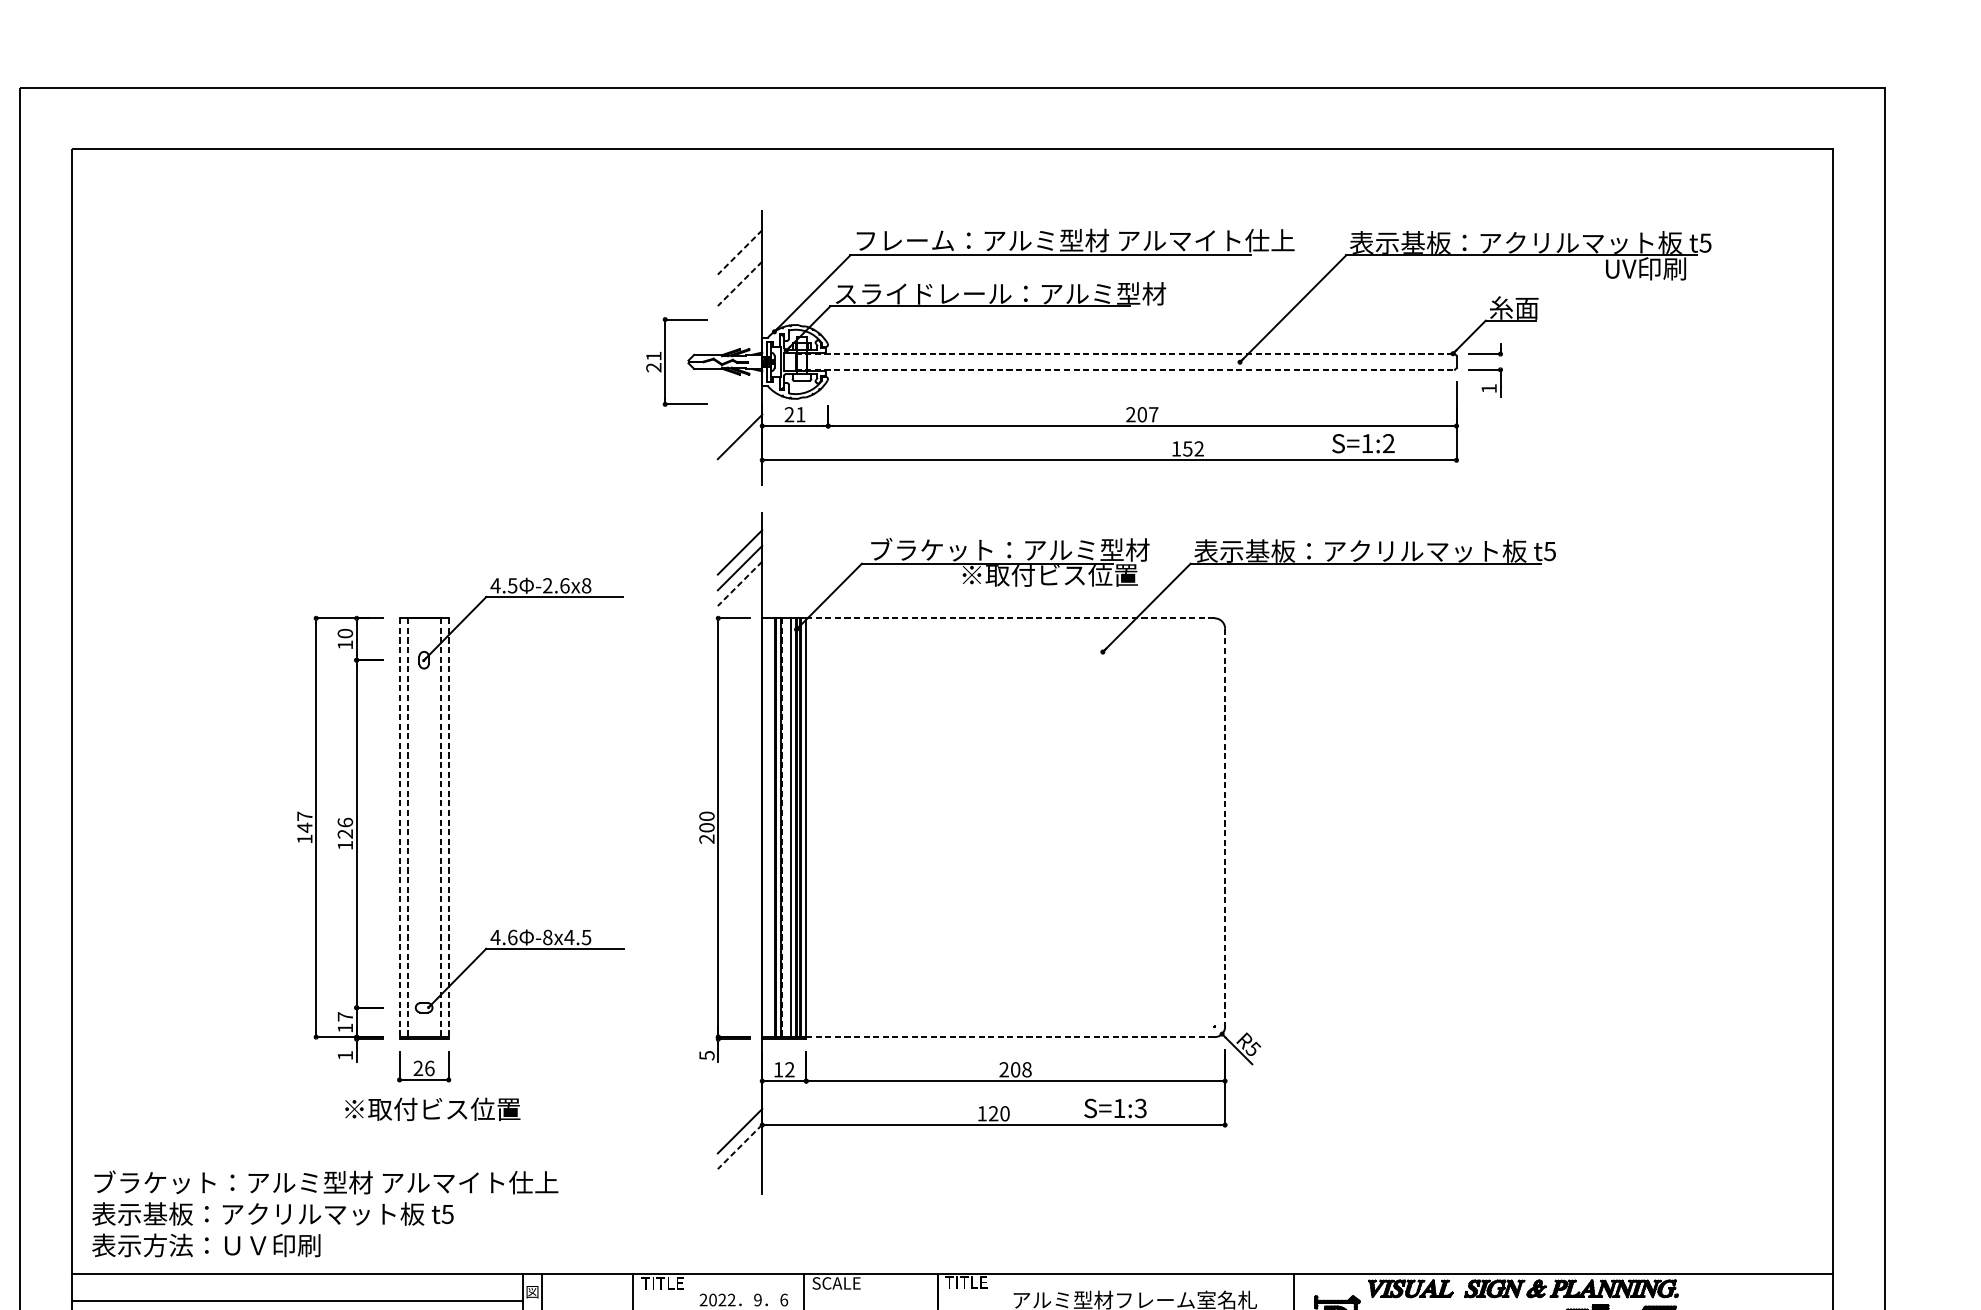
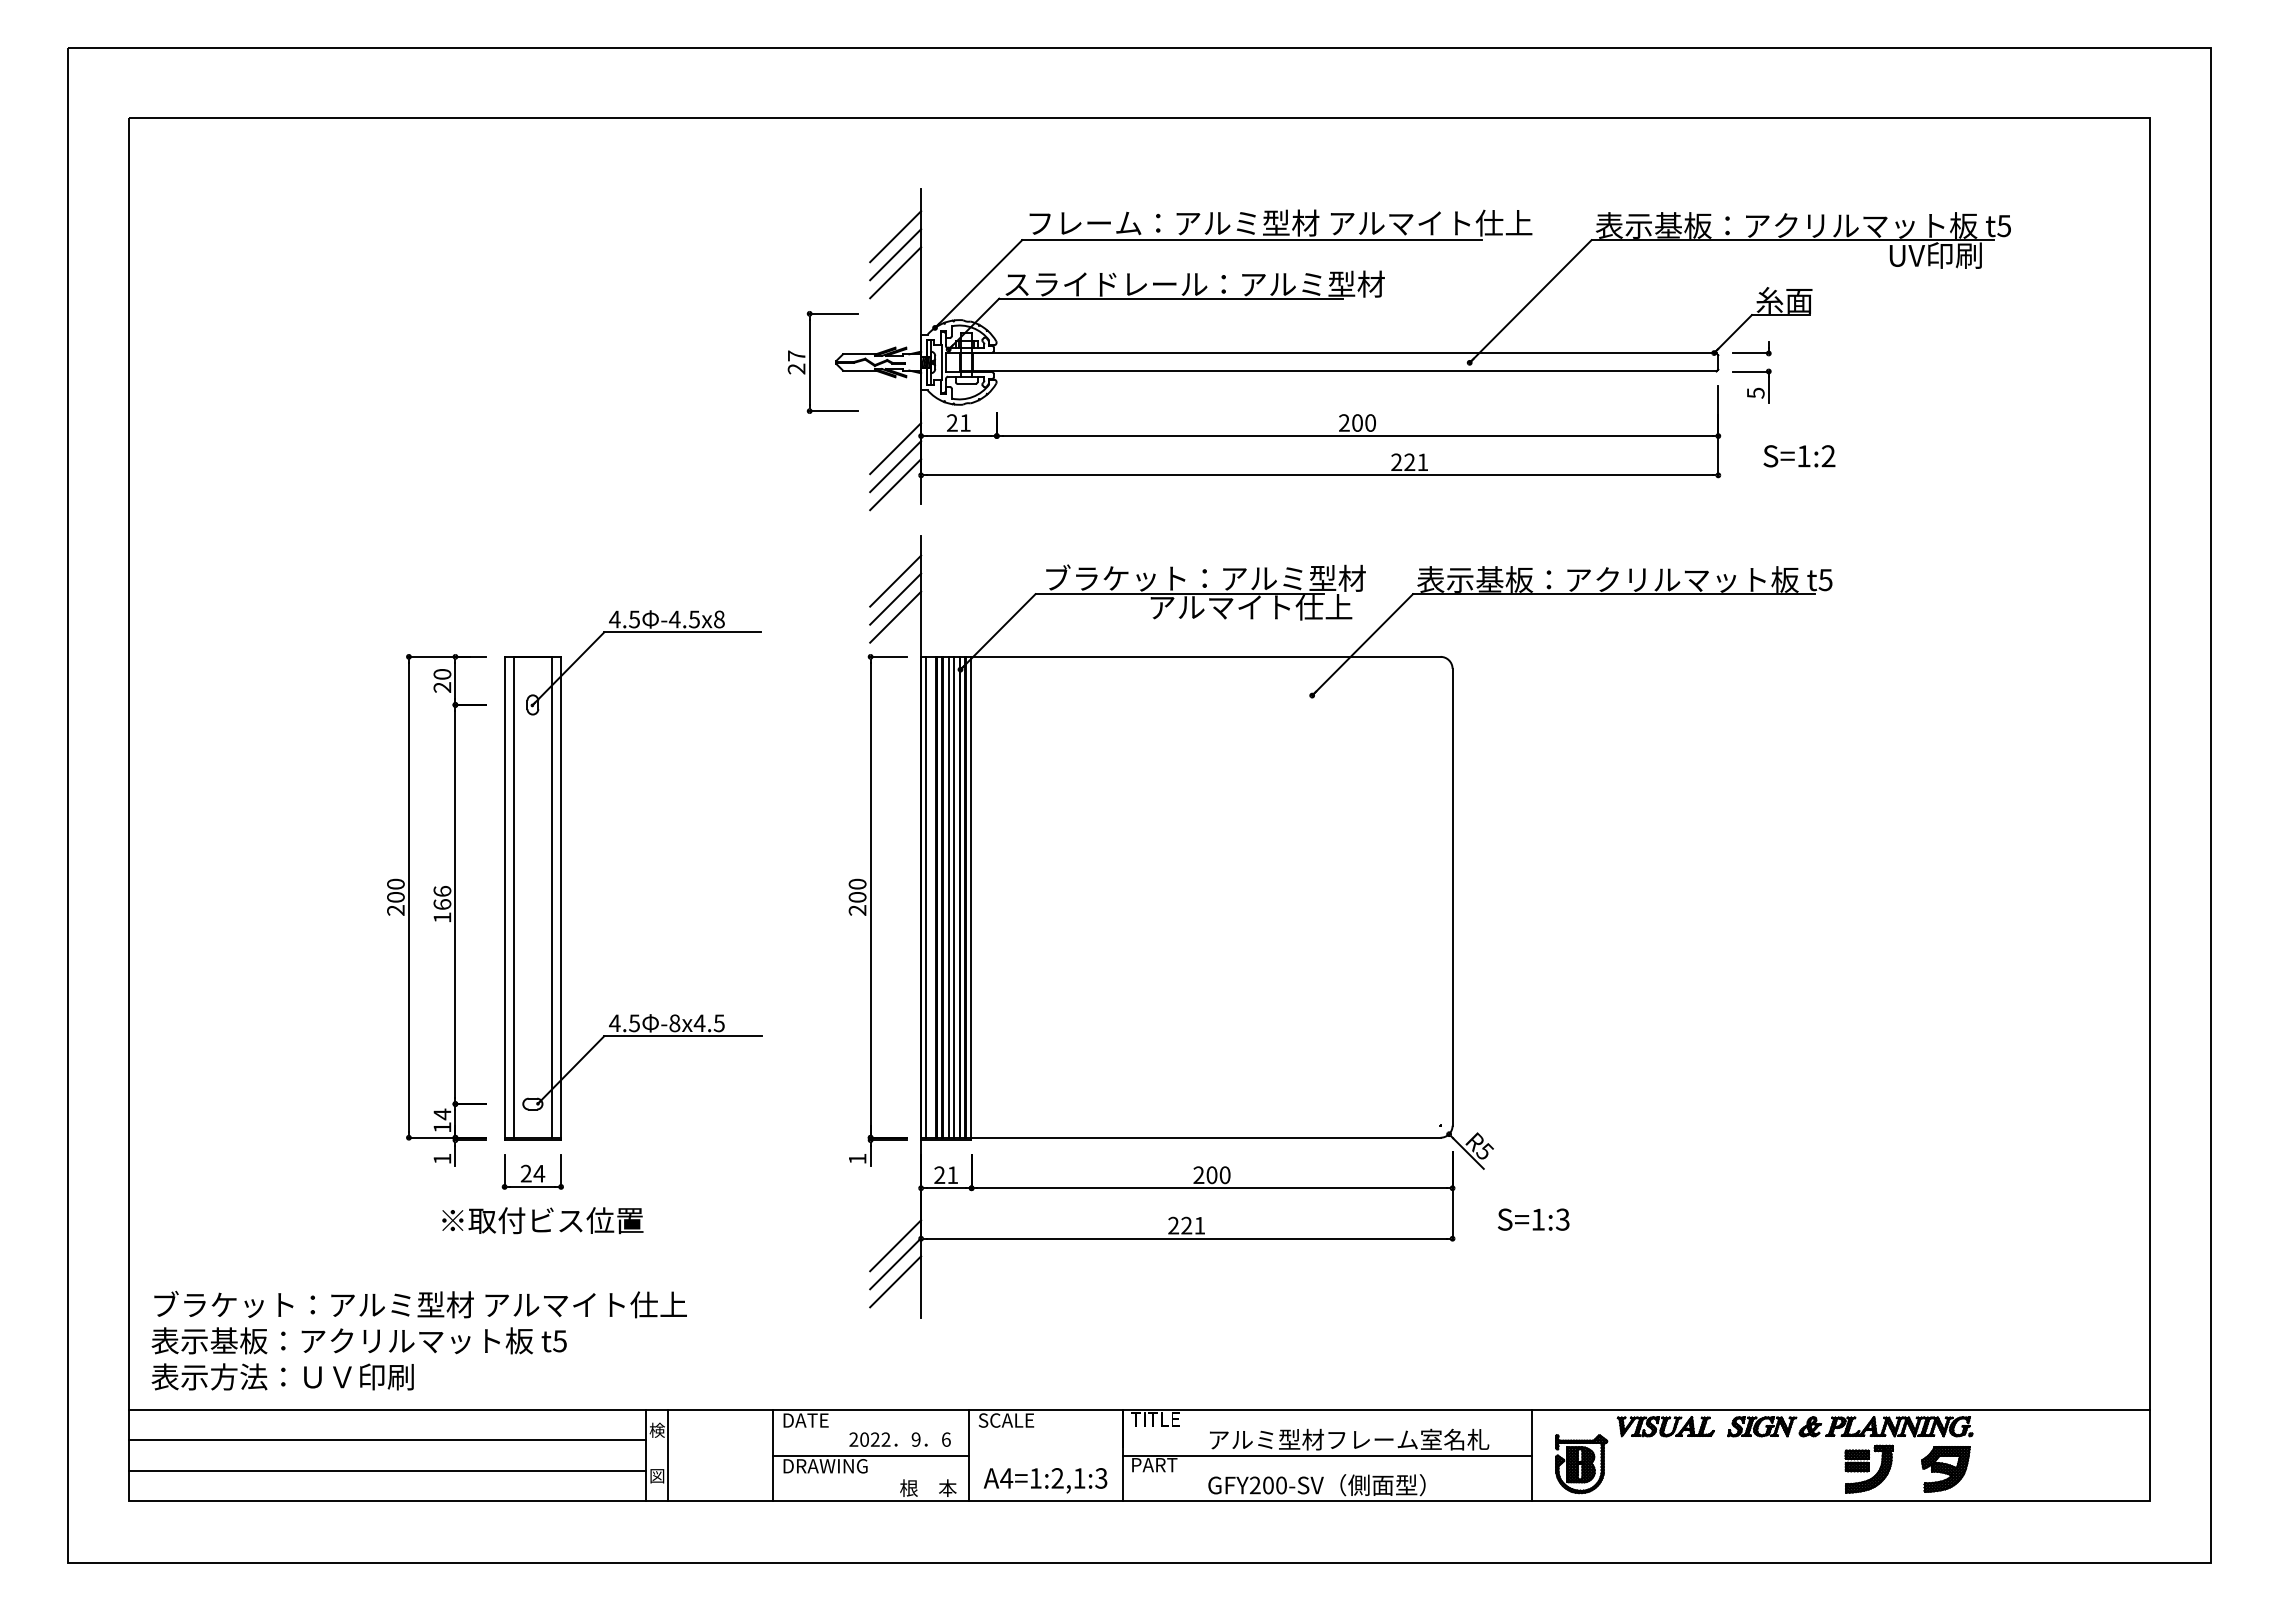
line: (739, 253) -> (895, 237), dashed -> solid
line: (739, 267) -> (895, 254), added
line: (739, 284) -> (895, 273), dashed -> solid
line: (1125, 354) -> (1338, 353), dashed -> solid
text: (653, 355) -> (796, 355), 21 -> 27
line: (1125, 369) -> (1338, 371), dashed -> solid
text: (1488, 388) -> (1755, 392), 1 -> 5
text: (1153, 414) -> (1370, 422), 207 -> 200
text: (1363, 443) -> (1799, 456), moved
text: (1187, 449) -> (1409, 462), 152 -> 221
line: (739, 452) -> (895, 466), added
line: (739, 468) -> (895, 484), added
text: (1049, 575) -> (1251, 607), ※取付ビス位置 -> アルマイト仕上
line: (739, 584) -> (895, 617), dashed -> solid
text: (556, 585) -> (684, 619), -2.6x8 -> -4.5x8
line: (1010, 618) -> (1206, 656), dashed -> solid
text: (345, 645) -> (442, 687), 10 -> 20
text: (304, 827) -> (395, 896), 147 -> 200
line: (408, 827) -> (514, 897), dashed -> solid
line: (440, 827) -> (551, 897), dashed -> solid
line: (766, 827) -> (925, 896), added
line: (781, 827) -> (943, 897), dashed -> solid
line: (786, 827) -> (949, 896), added
line: (1225, 827) -> (1452, 897), dashed -> solid
line: (399, 828) -> (504, 898), dashed -> solid
line: (449, 828) -> (561, 898), dashed -> solid
text: (345, 834) -> (442, 904), 126 -> 166
text: (512, 937) -> (634, 1023), 4.6 -> 4.5
text: (345, 1016) -> (442, 1114), 17 -> 14
line: (1010, 1036) -> (1206, 1137), dashed -> solid
text: (706, 1055) -> (857, 1158), 5 -> 1
text: (429, 1068) -> (539, 1173), 26 -> 24
text: (784, 1069) -> (946, 1174), 12 -> 21
text: (1026, 1069) -> (1224, 1174), 208 -> 200
text: (1115, 1108) -> (1533, 1219), moved
text: (993, 1113) -> (1186, 1225), 120 -> 221
line: (739, 1147) -> (895, 1264), dashed -> solid
line: (739, 1162) -> (895, 1281), added
text: (662, 1283) -> (806, 1420), TITLE -> DATE
text: (531, 1291) -> (656, 1429), 図 -> 検

